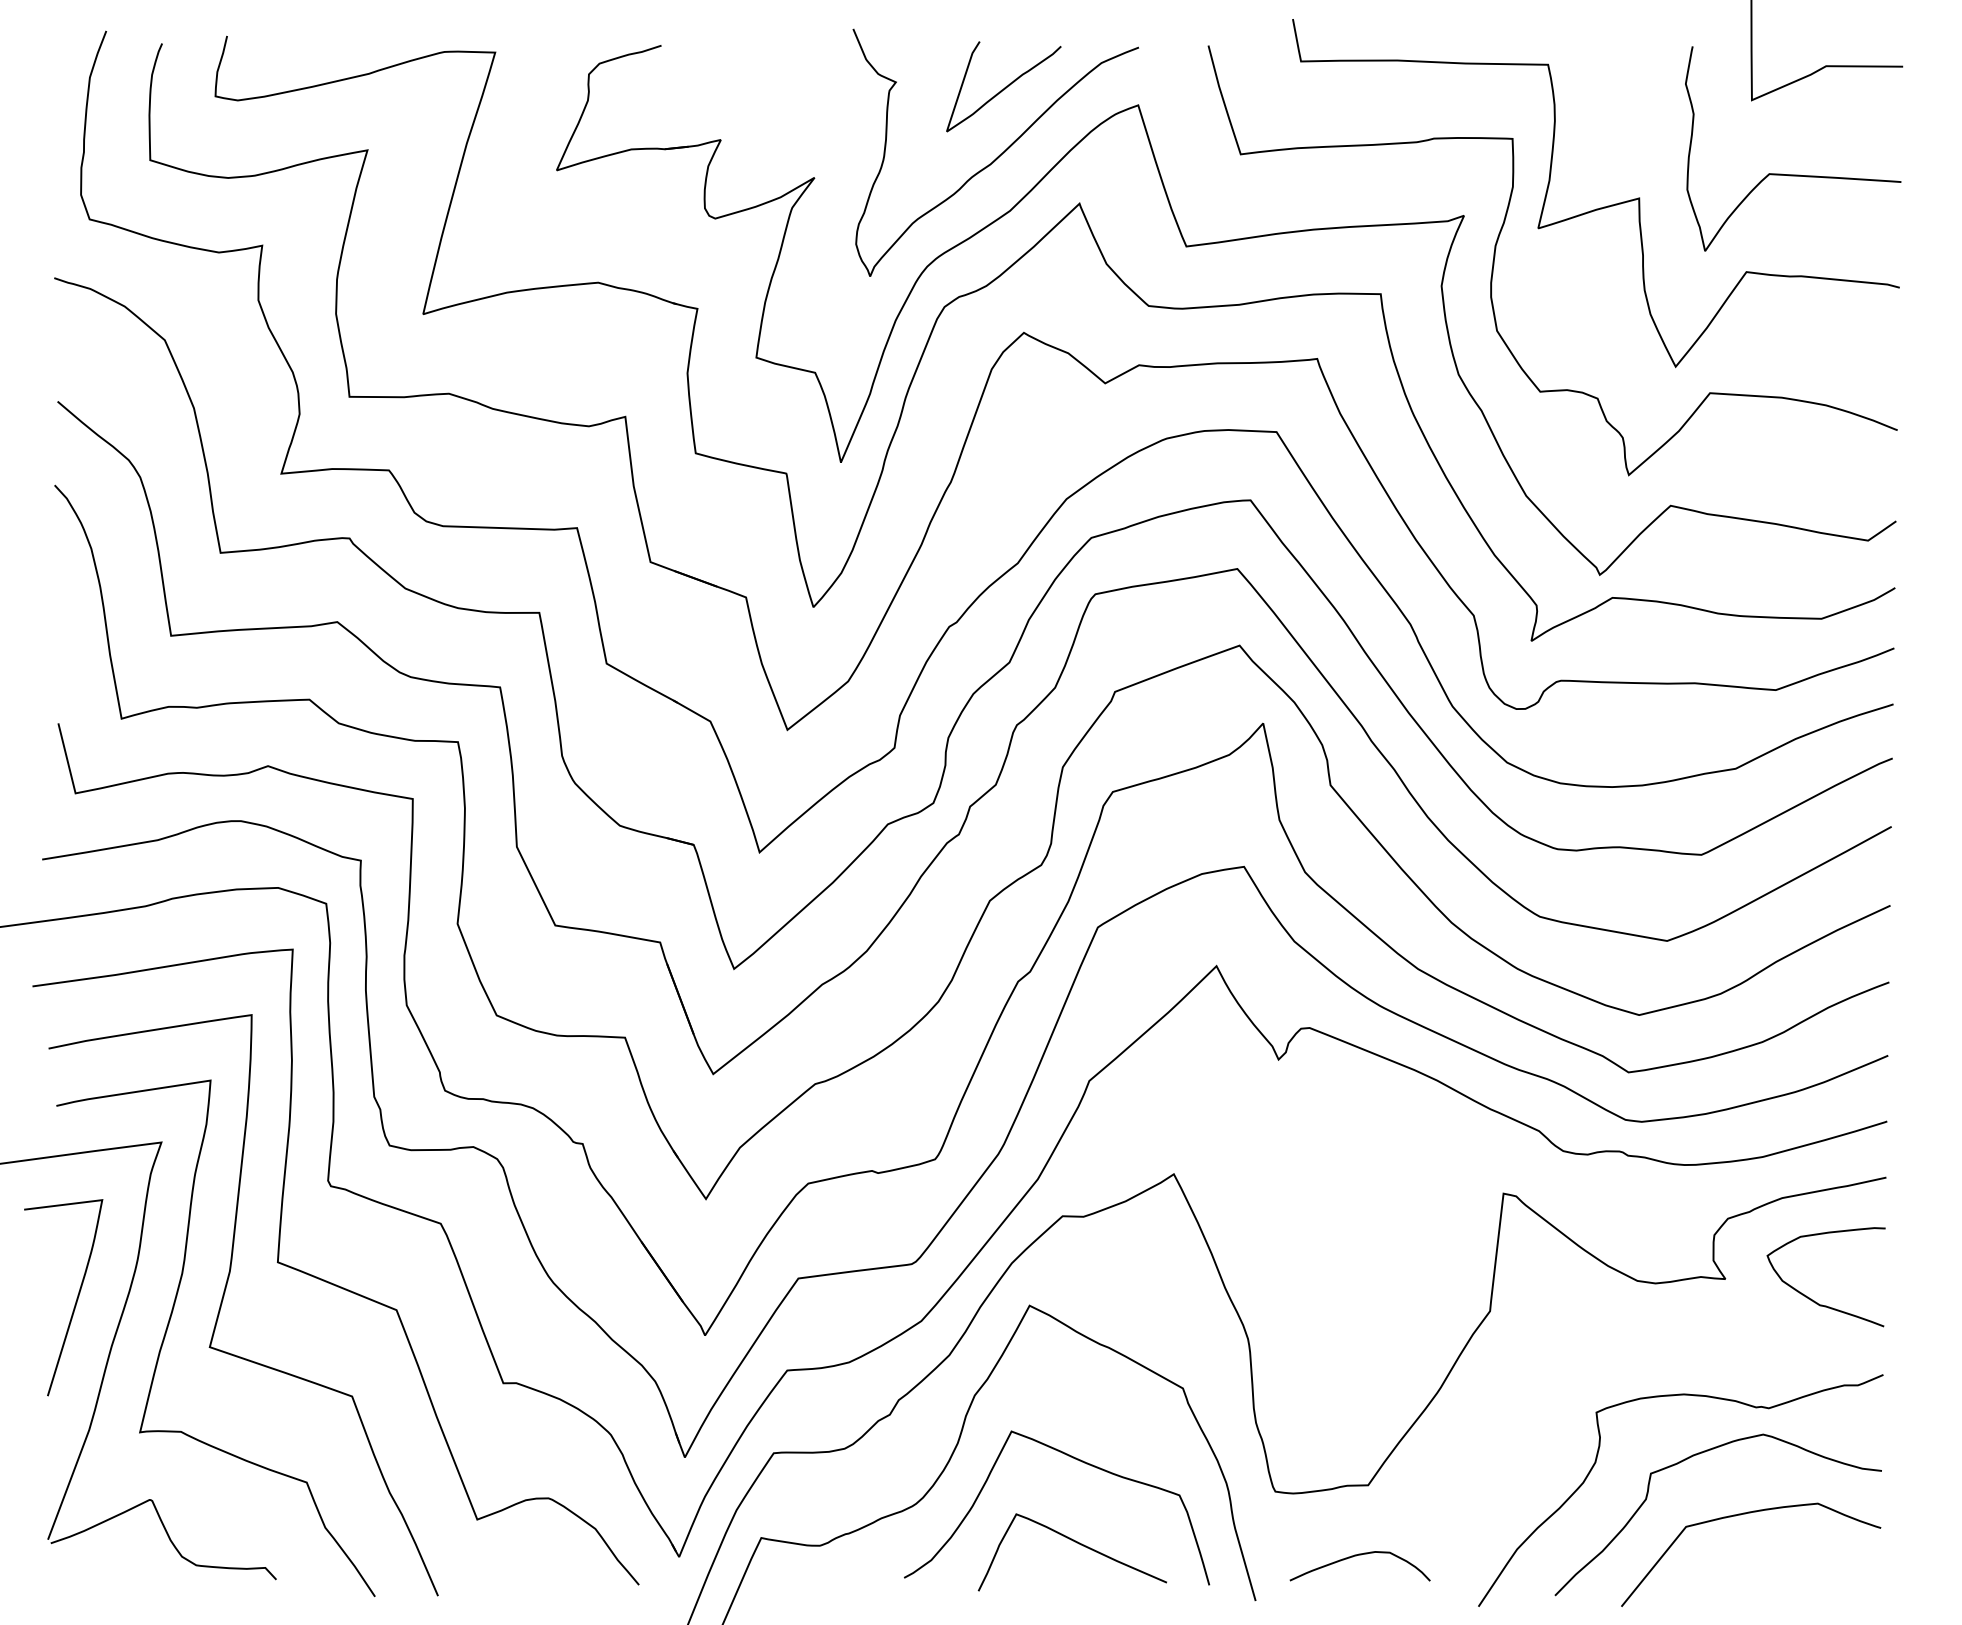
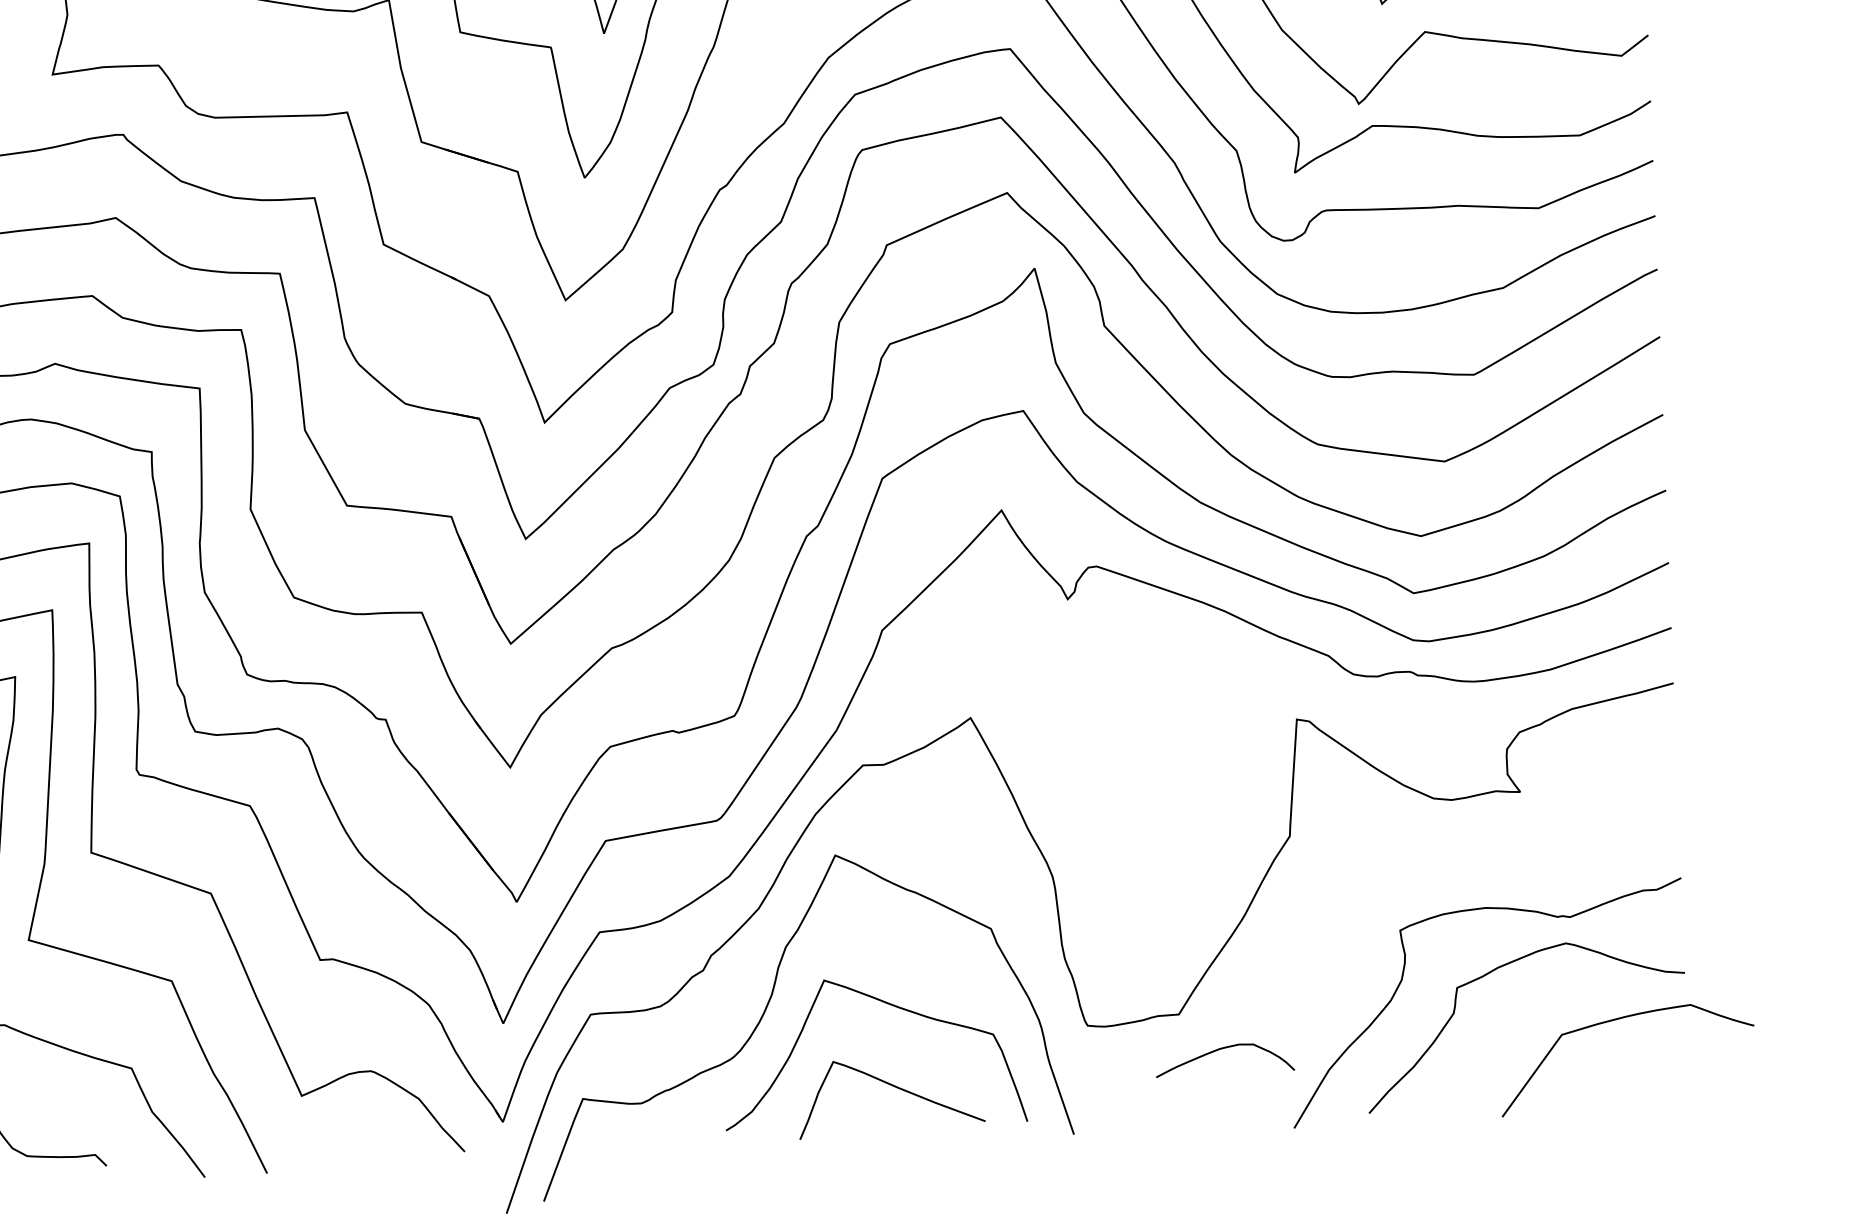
curve: (1811, 1298) -> (1606, 806), removed
curve: (1745, 1514) -> (1619, 1019), moved
curve: (1356, 1556) -> (1220, 1050), moved

